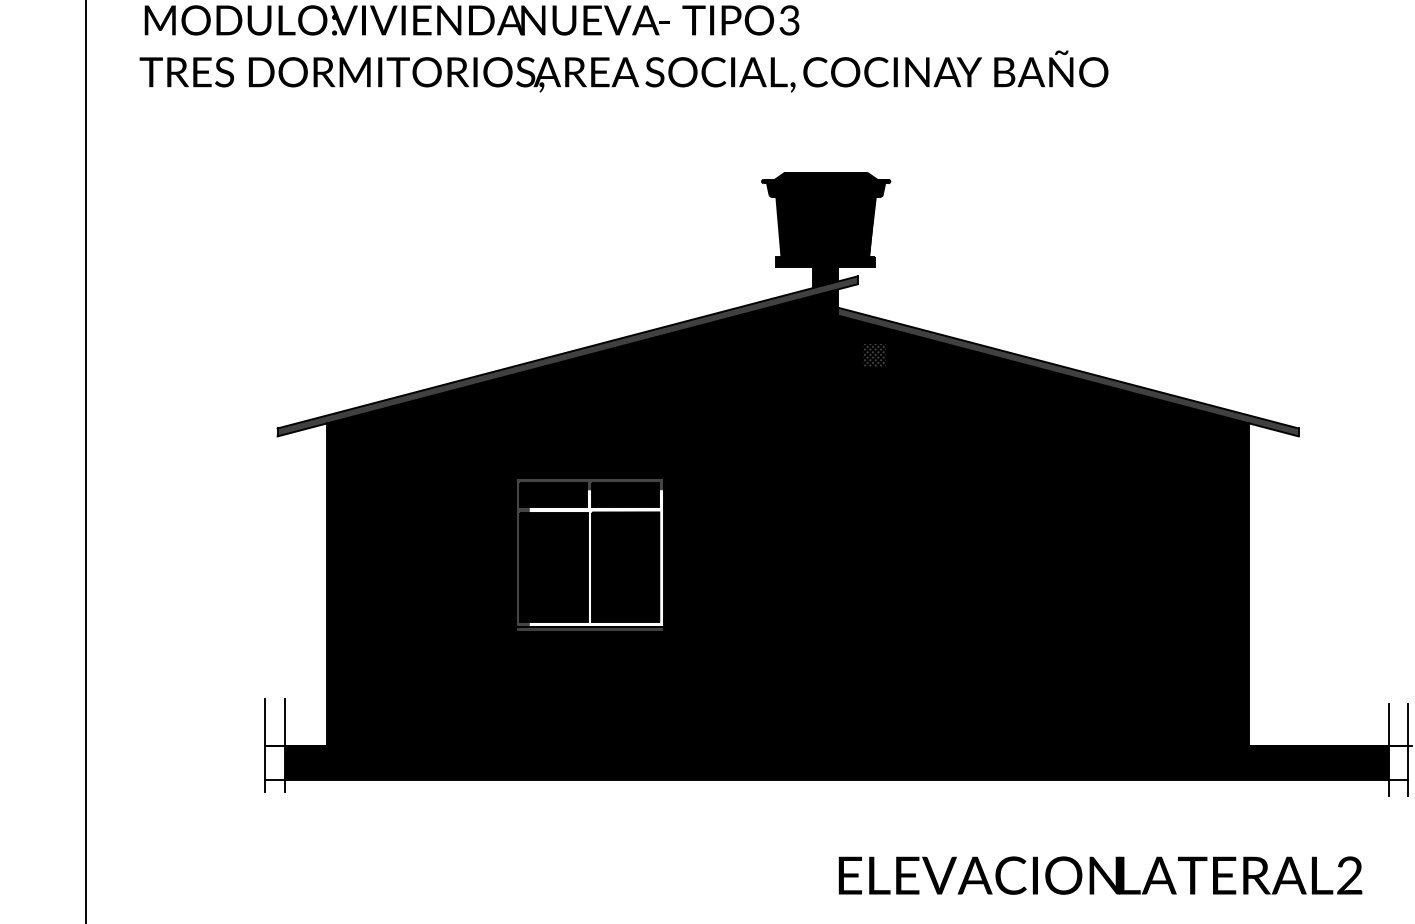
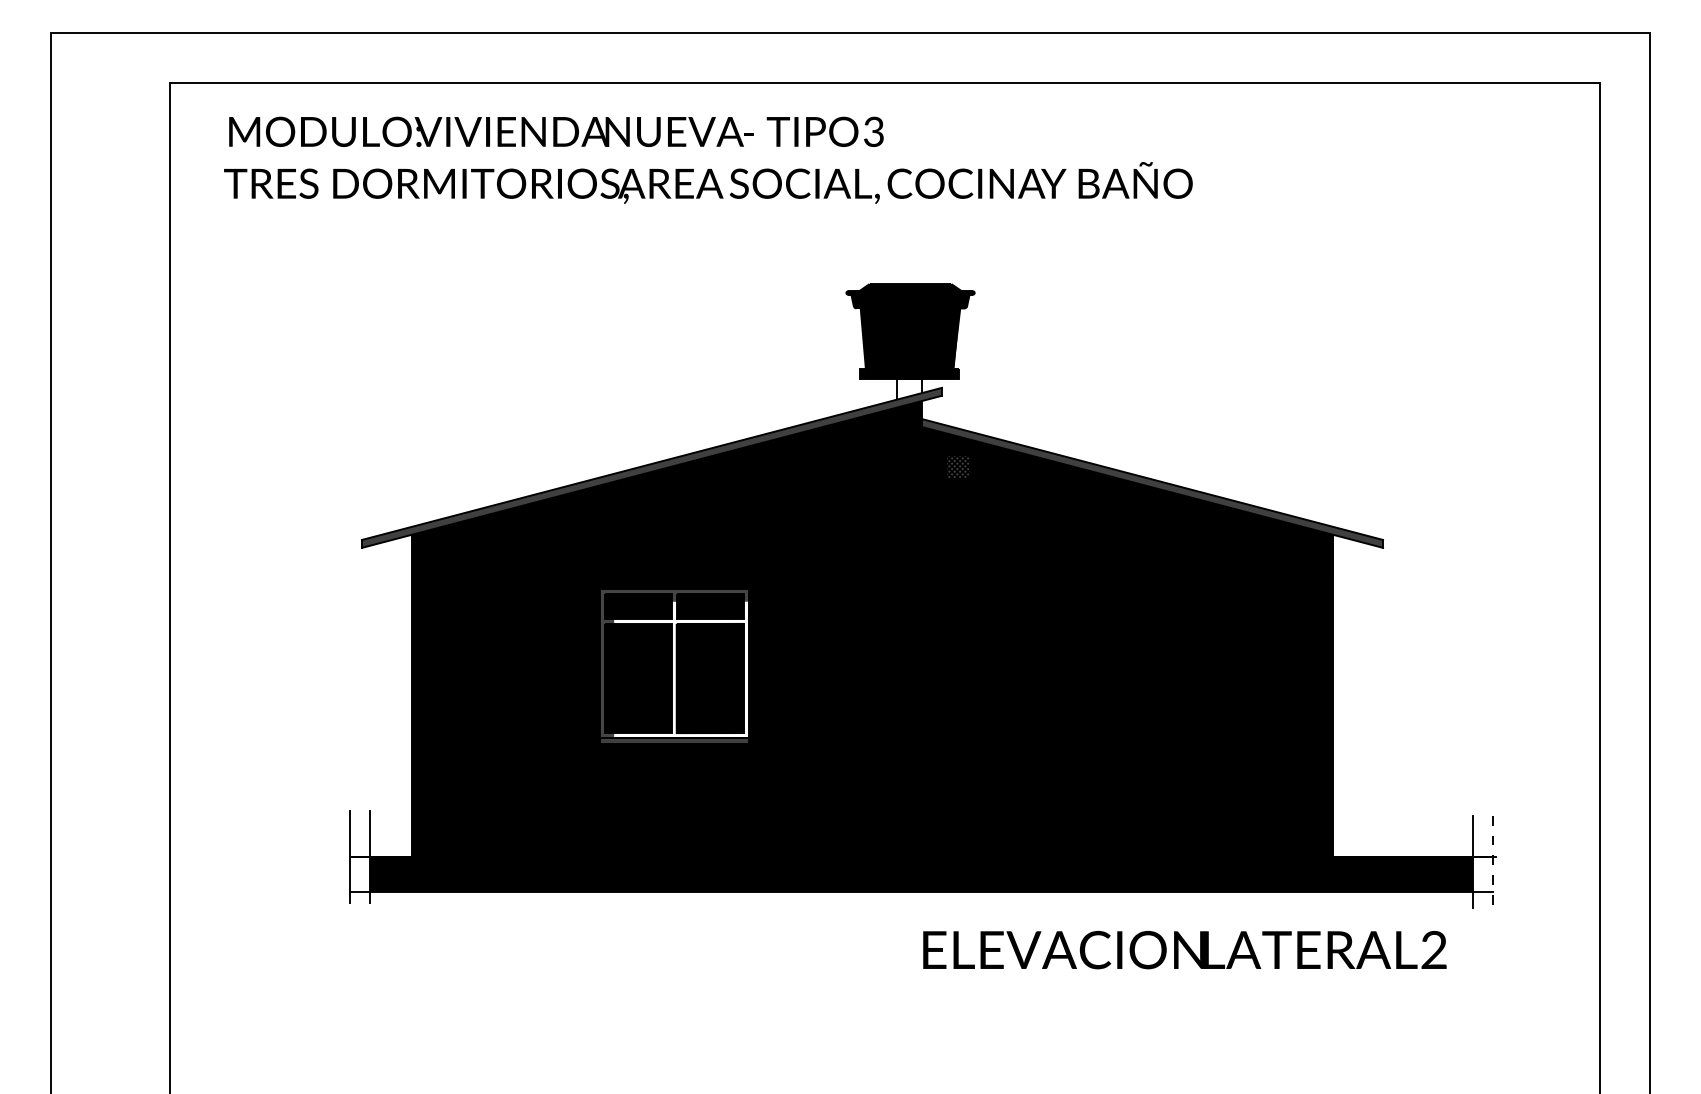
fill: (825, 277) -> (909, 388), removed
line: (1408, 751) -> (1492, 862), solid -> dashed
text: (1100, 876) -> (1184, 950), moved

